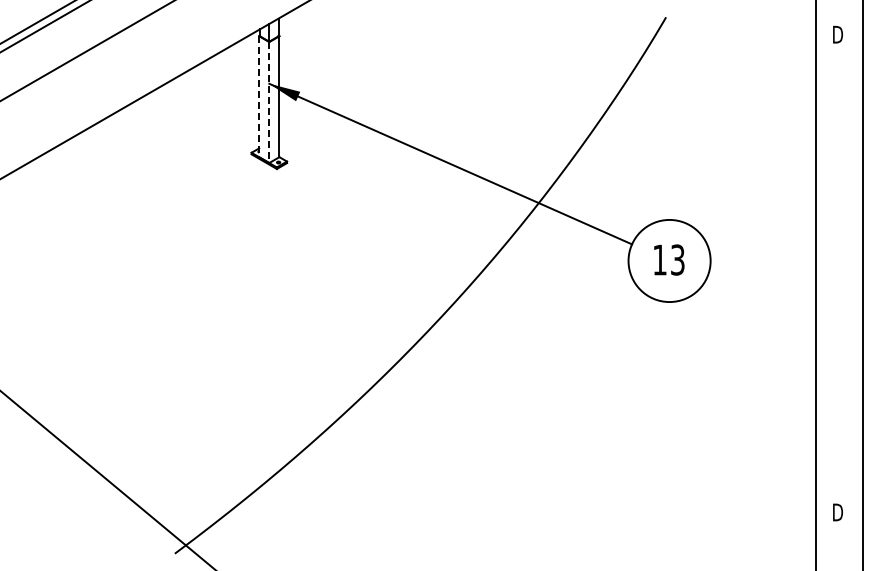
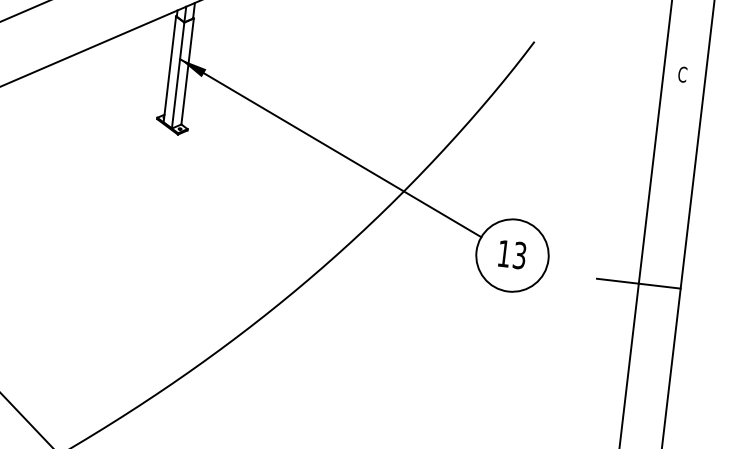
text: (837, 34) -> (682, 74), D -> C
line: (259, 97) -> (170, 70), dashed -> solid
line: (269, 103) -> (178, 76), dashed -> solid
line: (815, 275) -> (638, 283), added

